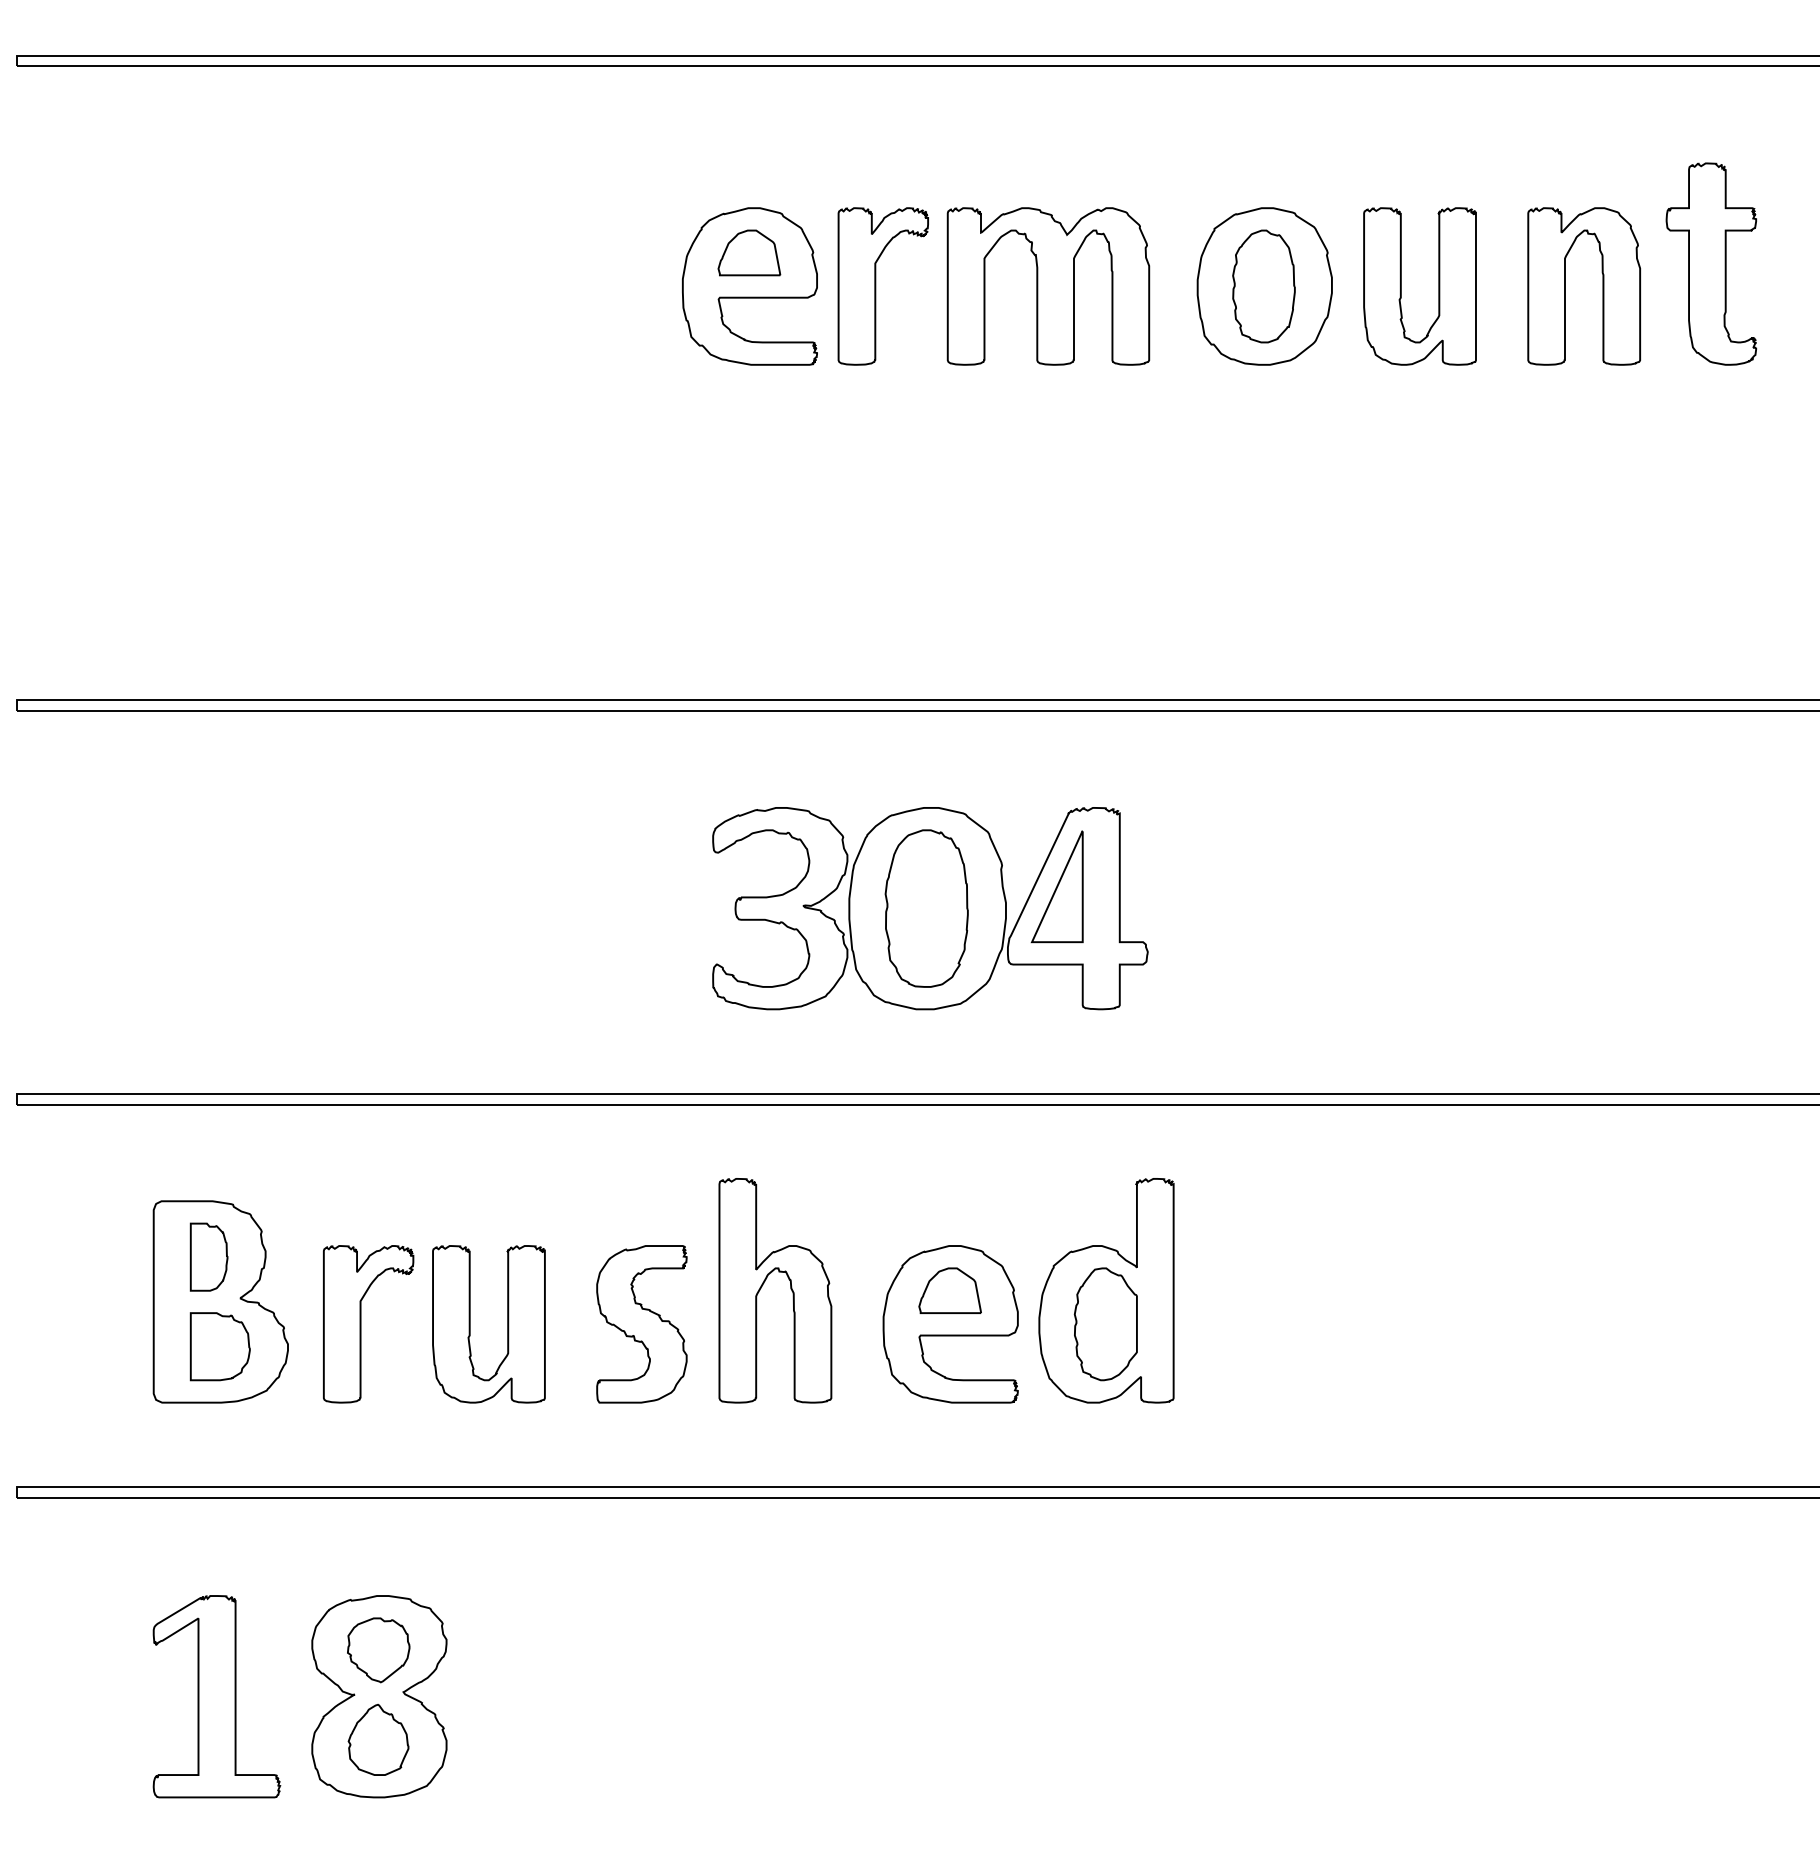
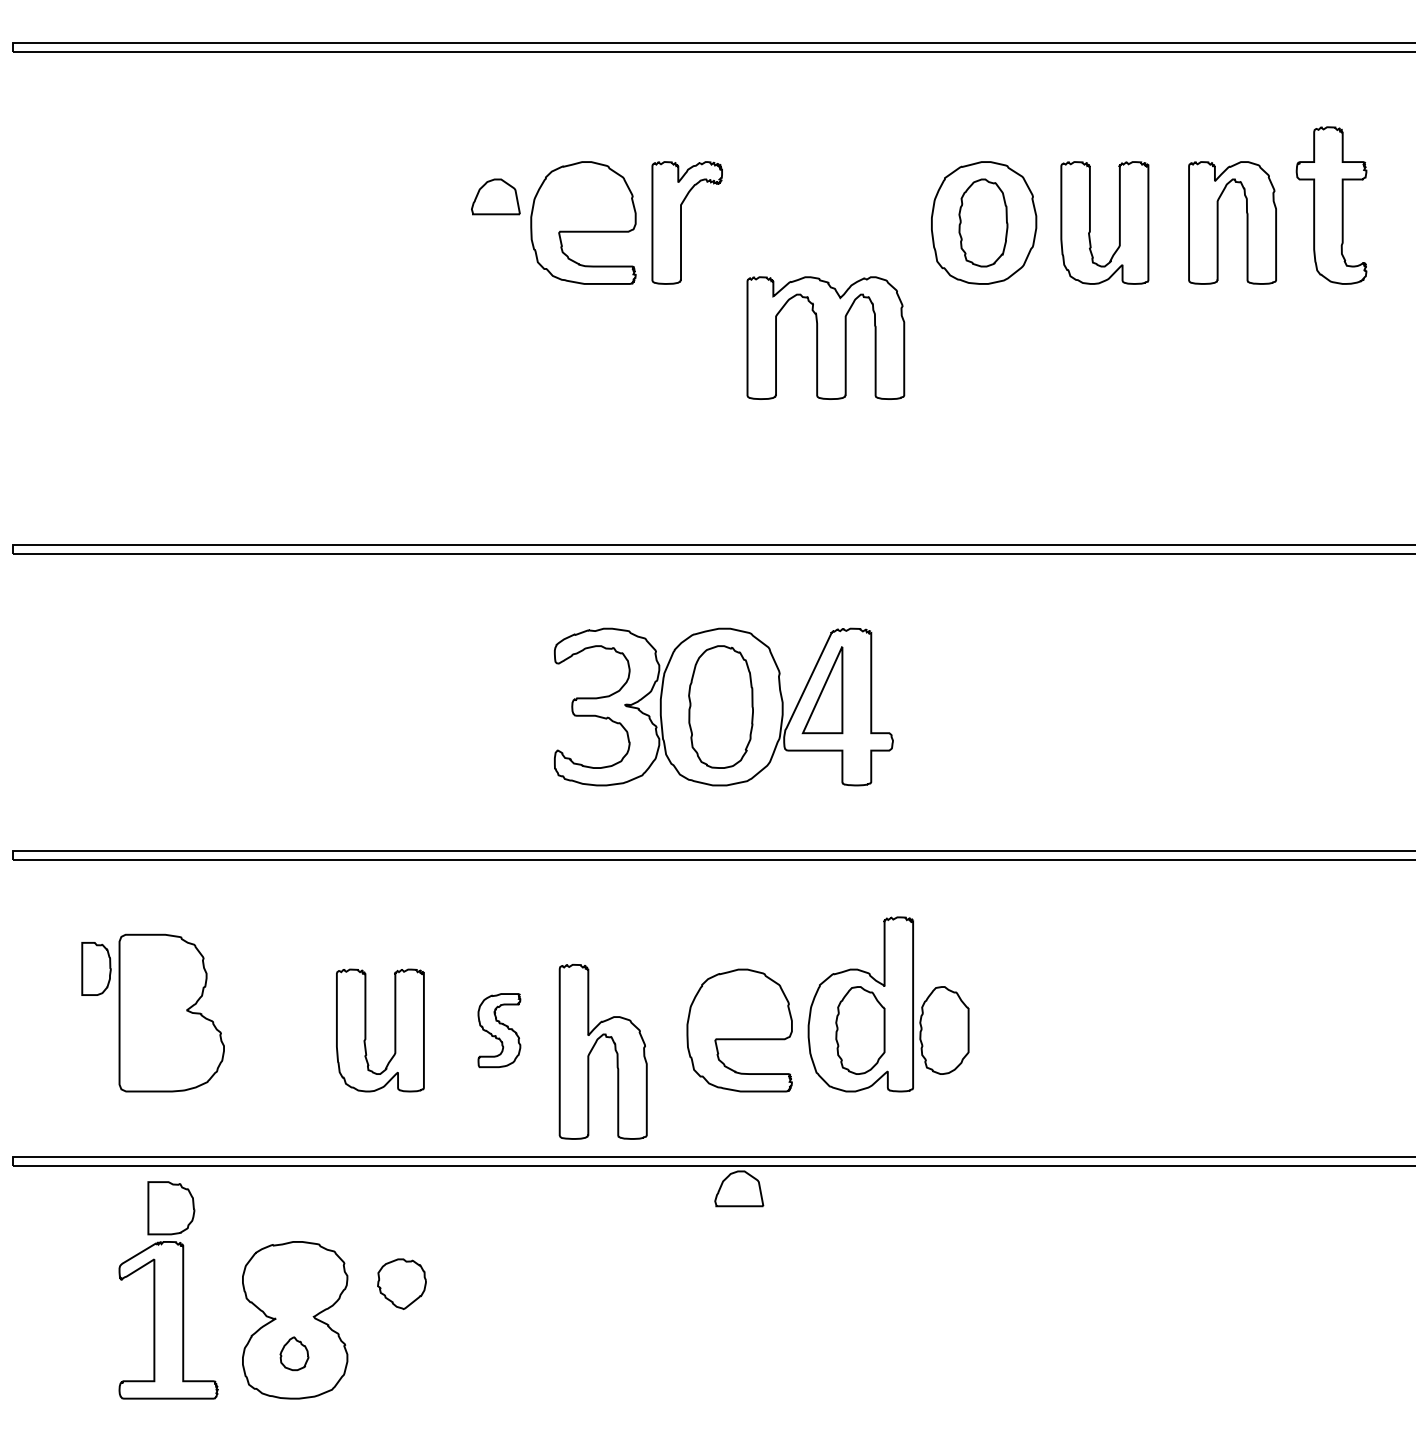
part: (749, 252) -> (495, 196), moved
part: (1048, 286) -> (825, 338), moved
part: (208, 1256) -> (96, 968), moved
part: (763, 1285) -> (594, 1047), moved
part: (949, 1290) -> (738, 1188), moved
part: (361, 1324) -> (281, 1030), removed
part: (641, 1324) -> (499, 1030), size x0.6
part: (1213, 1324) -> (944, 1030), added
part: (219, 1346) -> (170, 1208), moved
part: (378, 1650) -> (401, 1284), moved
part: (378, 1739) -> (294, 1353), size x0.6

